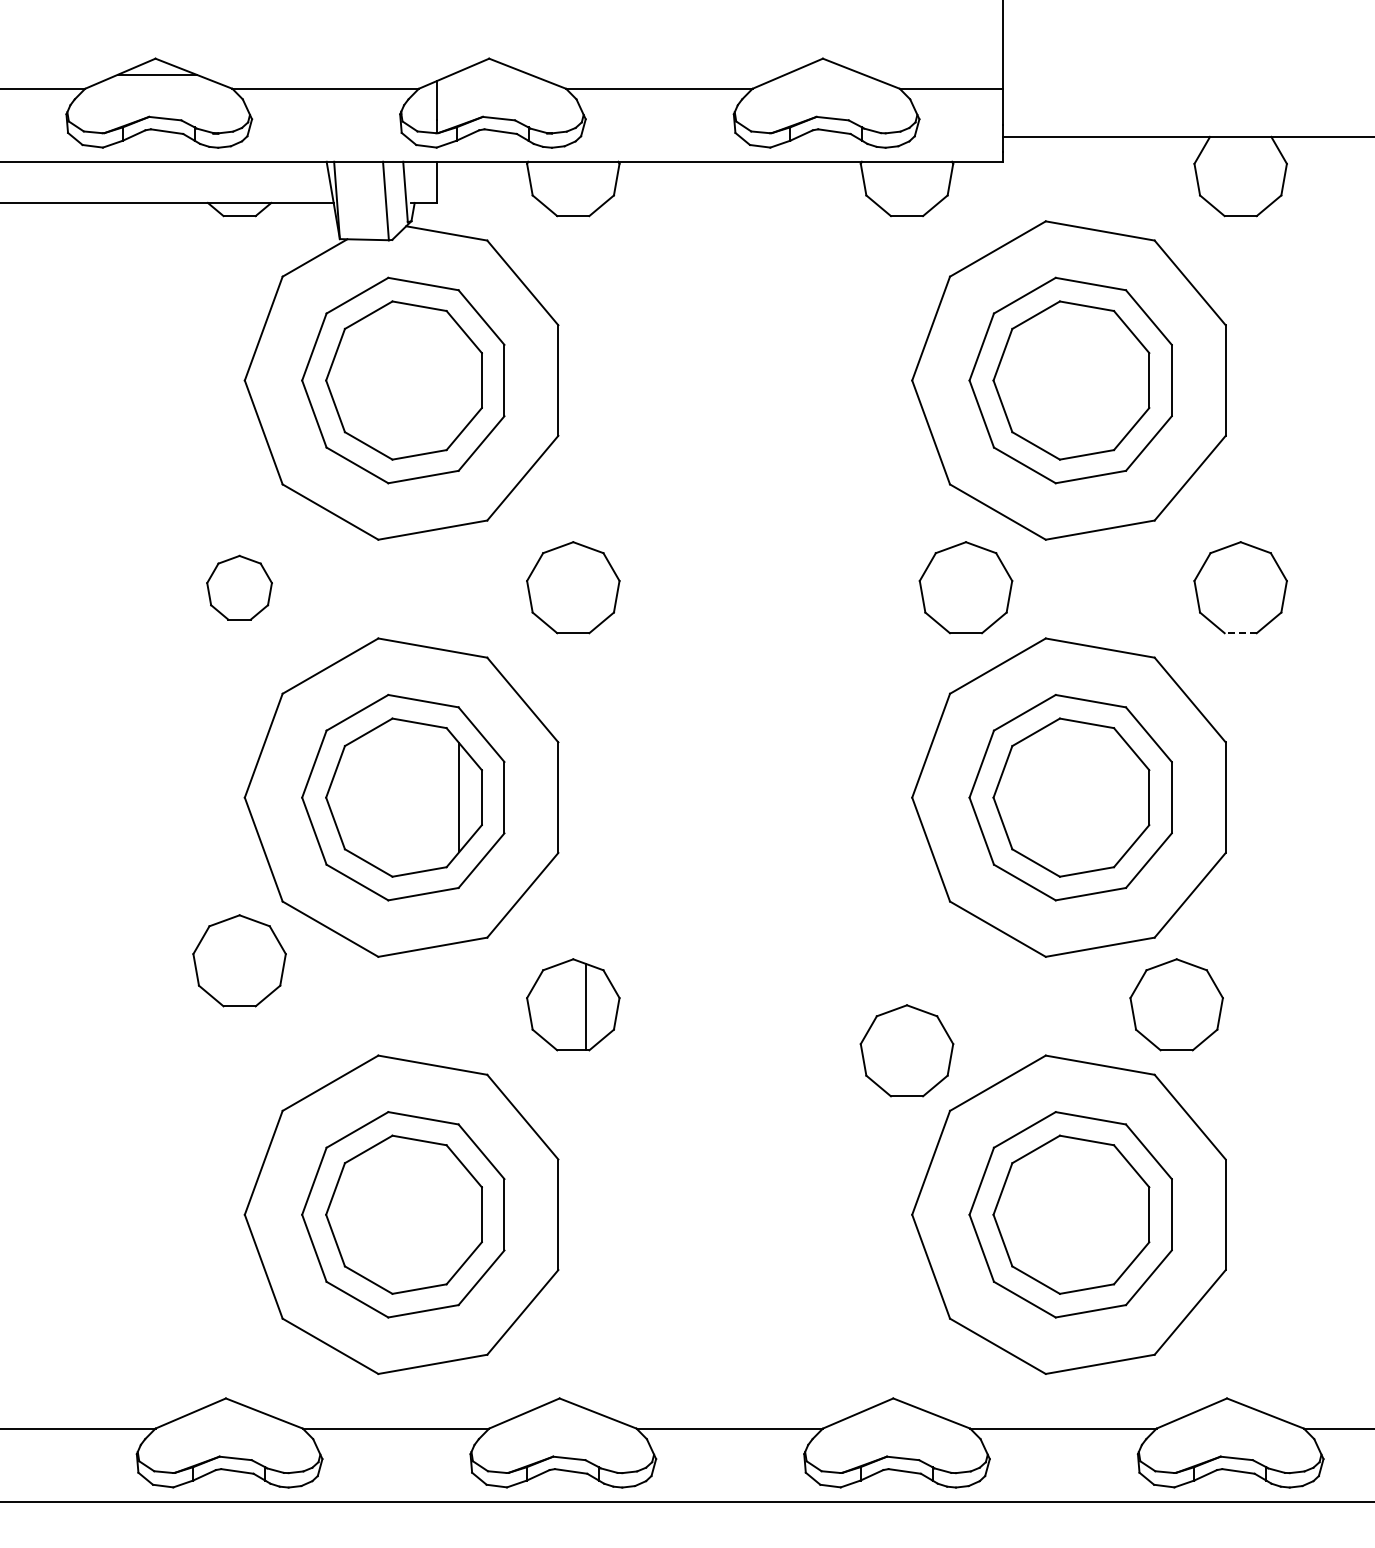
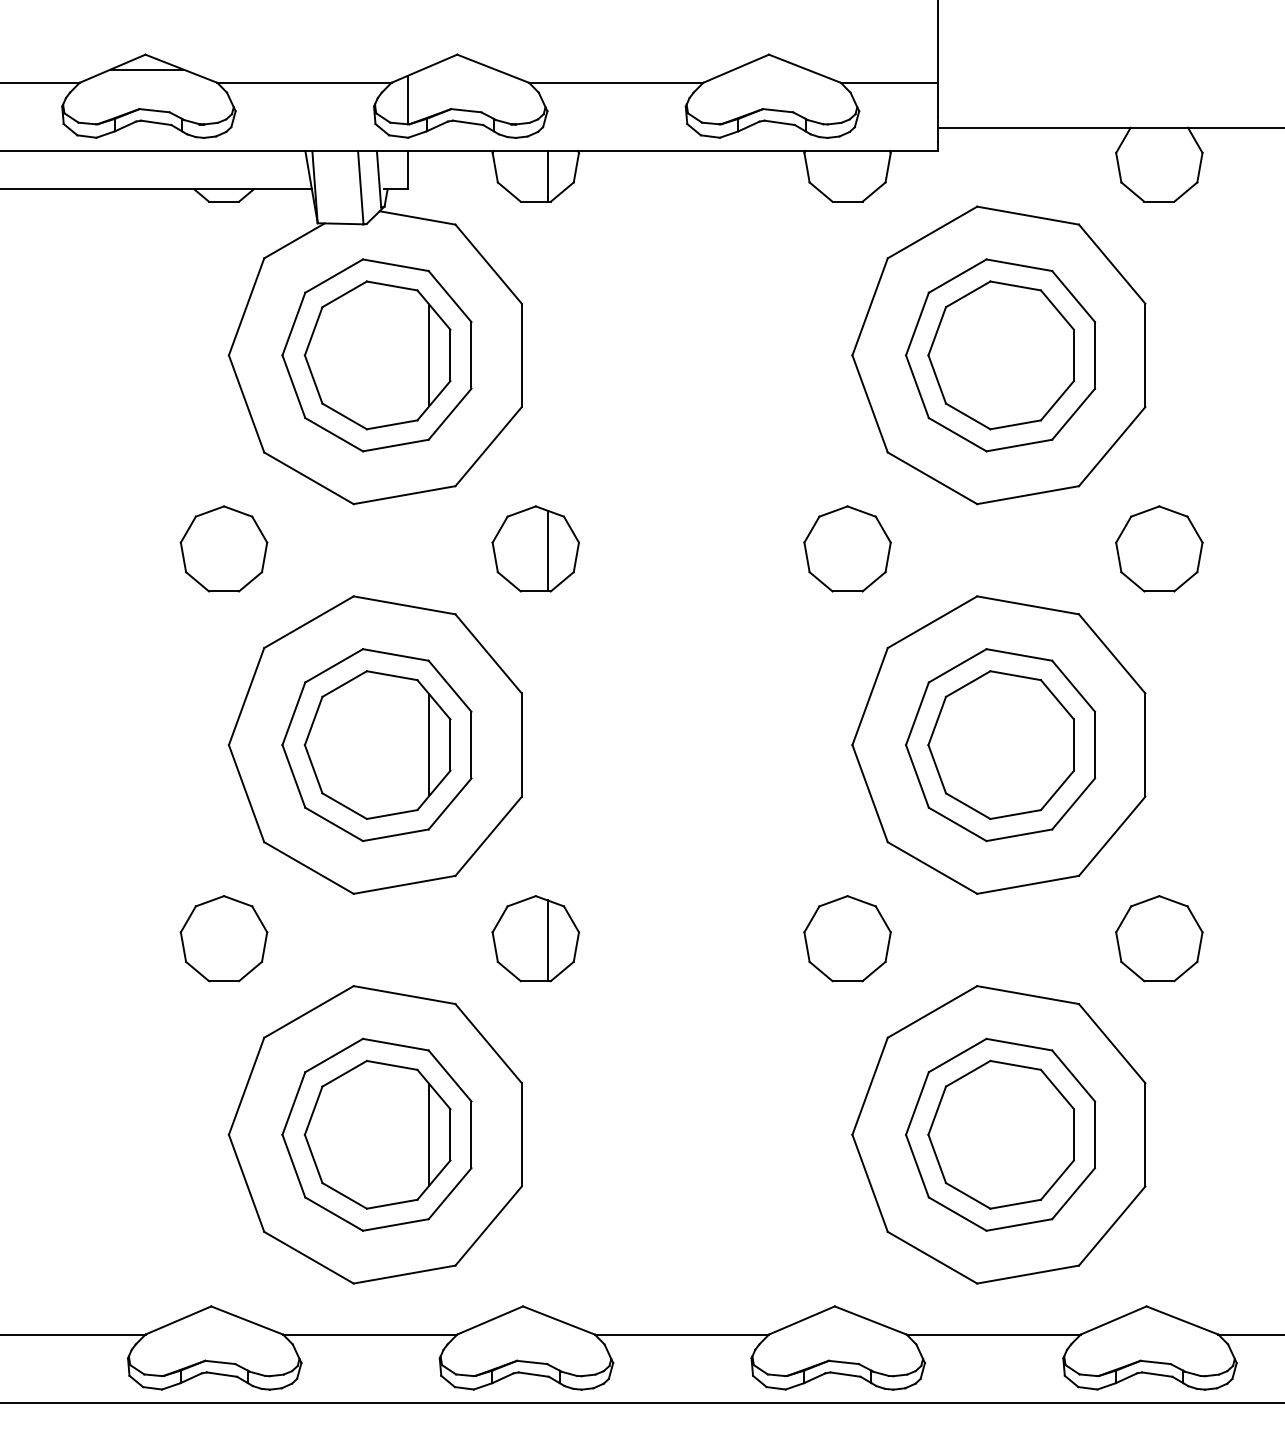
line: (585, 188) -> (547, 175), added
line: (459, 380) -> (429, 355), added
part: (239, 587) -> (223, 548), size x1.43
part: (965, 587) -> (847, 548), moved
line: (585, 589) -> (547, 550), added
line: (1240, 633) -> (1159, 591), dashed -> solid
part: (239, 960) -> (223, 938), moved
part: (1176, 1004) -> (1159, 938), moved
part: (906, 1050) -> (847, 938), moved
line: (459, 1214) -> (429, 1134), added

